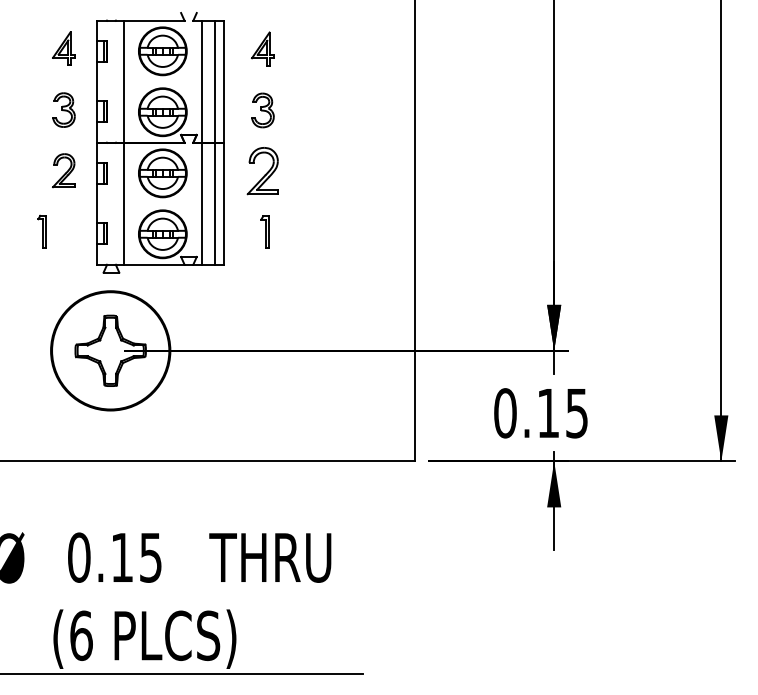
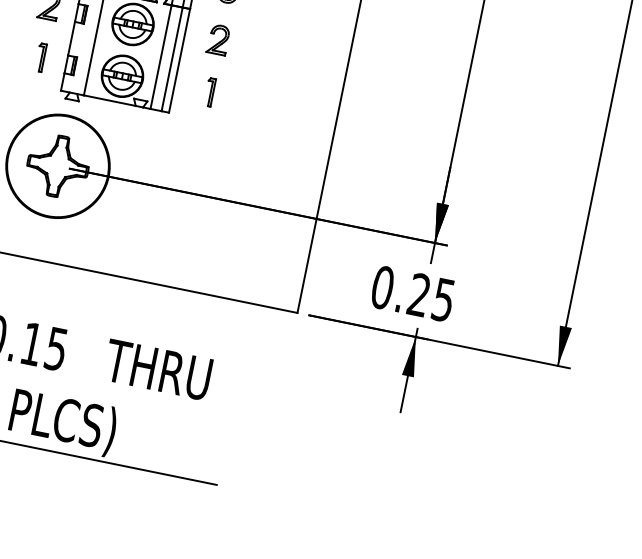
part: (262, 170) -> (218, 39), size x0.71
part: (41, 231) -> (40, 57), moved
text: (547, 412) -> (418, 294), 0.15 -> 0.25

